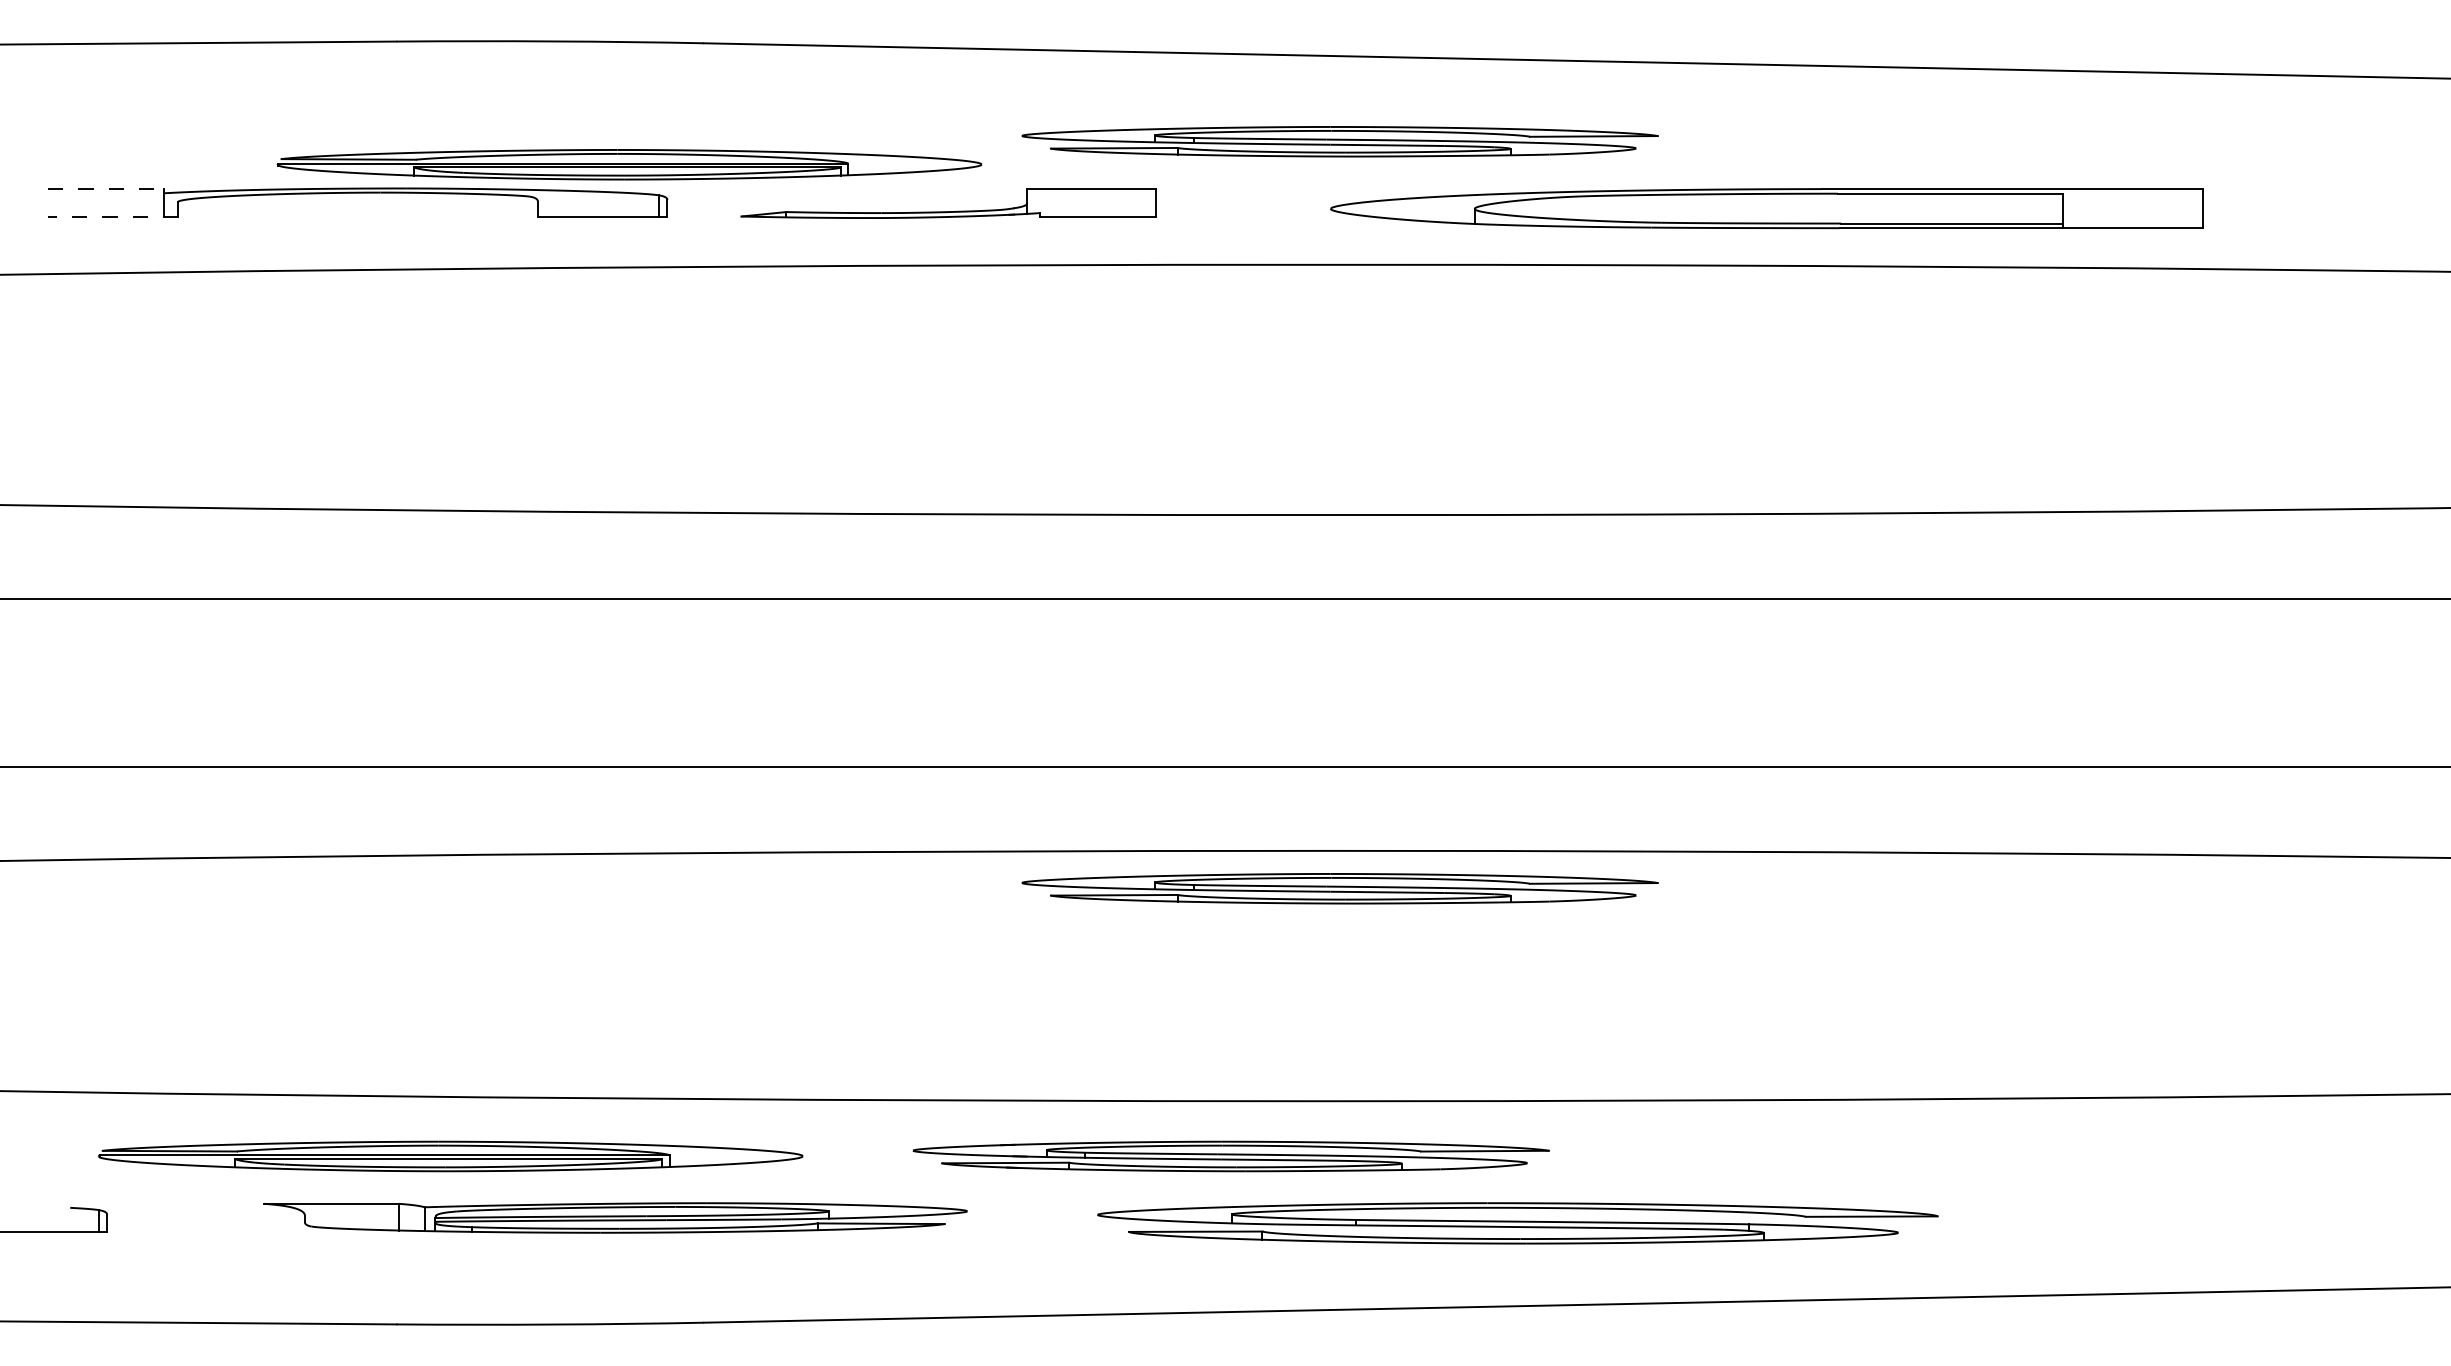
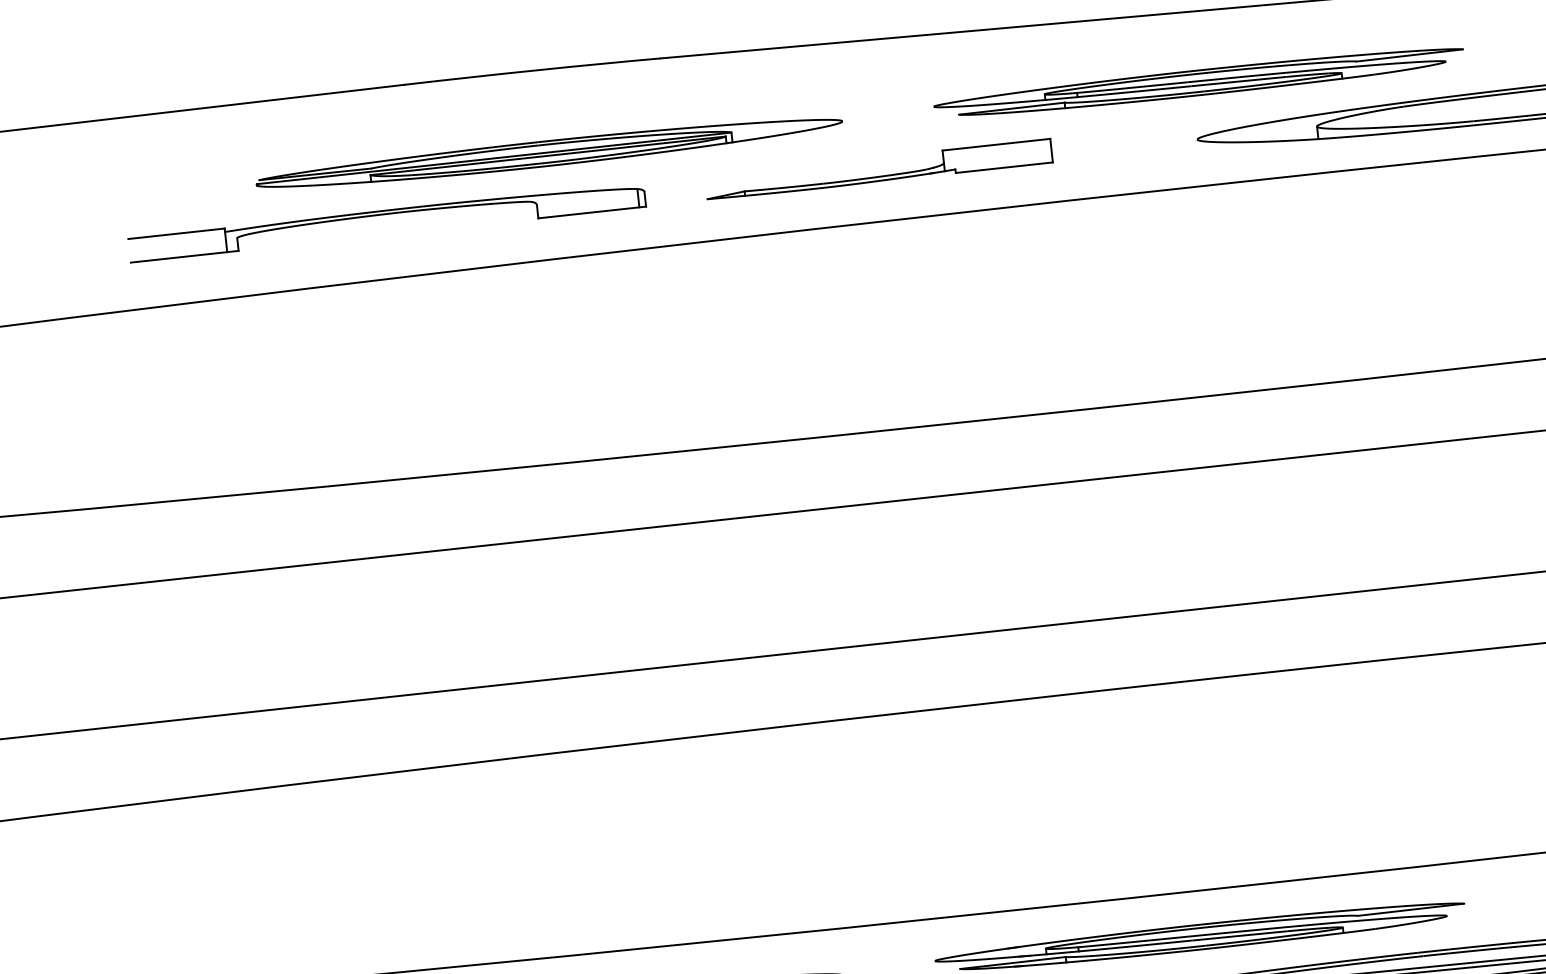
part: (629, 164) -> (549, 153), moved
line: (106, 189) -> (176, 234), dashed -> solid
line: (113, 217) -> (185, 256), dashed -> solid
part: (1339, 888) -> (1266, 704), removed

